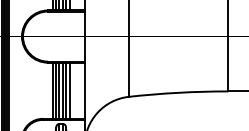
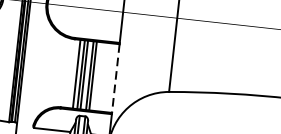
line: (69, 90) -> (97, 76), removed
line: (84, 91) -> (115, 79), solid -> dashed

